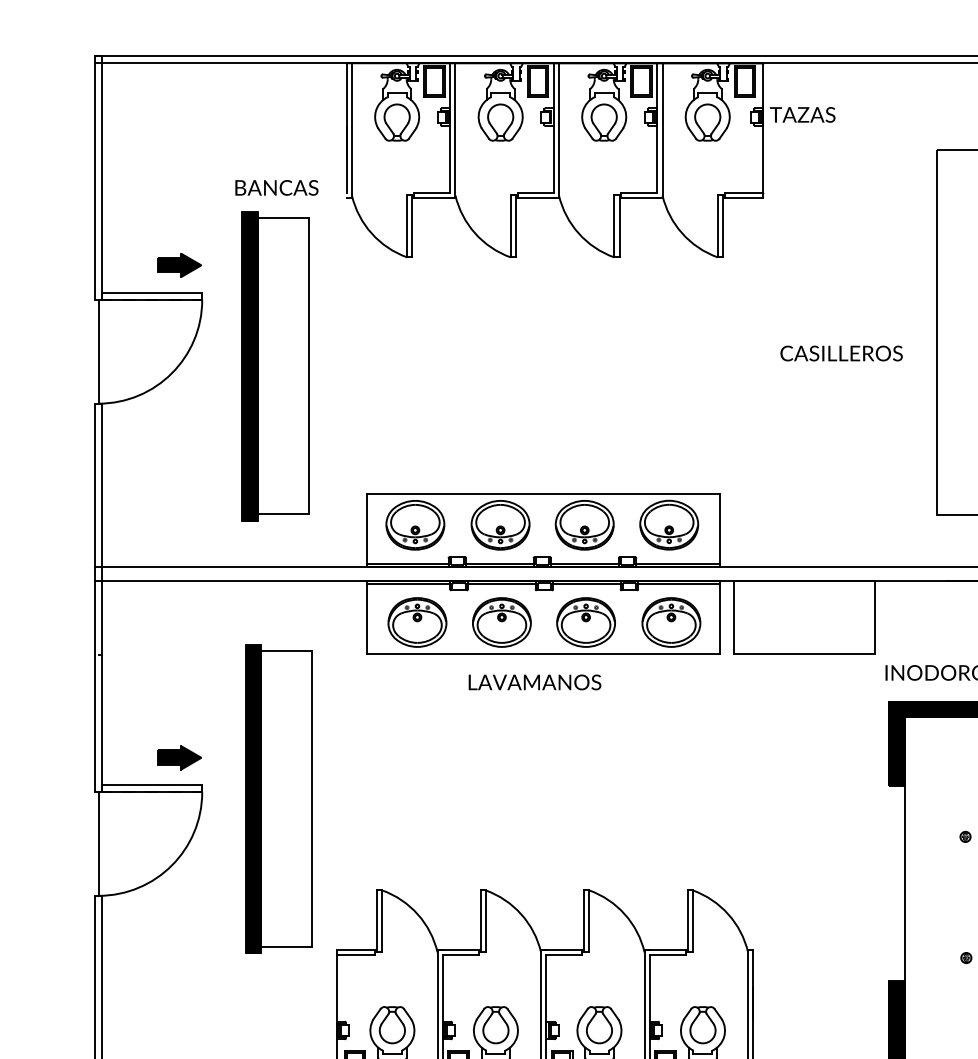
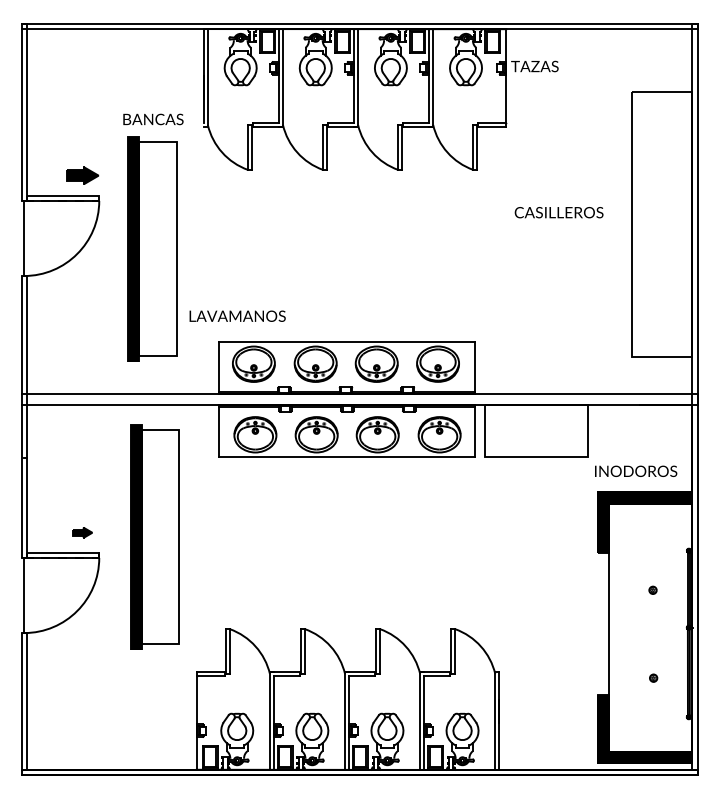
text: (840, 353) -> (558, 212), moved
text: (534, 681) -> (237, 315), moved
part: (179, 757) -> (82, 532), size x0.6
part: (278, 798) -> (154, 536), moved

